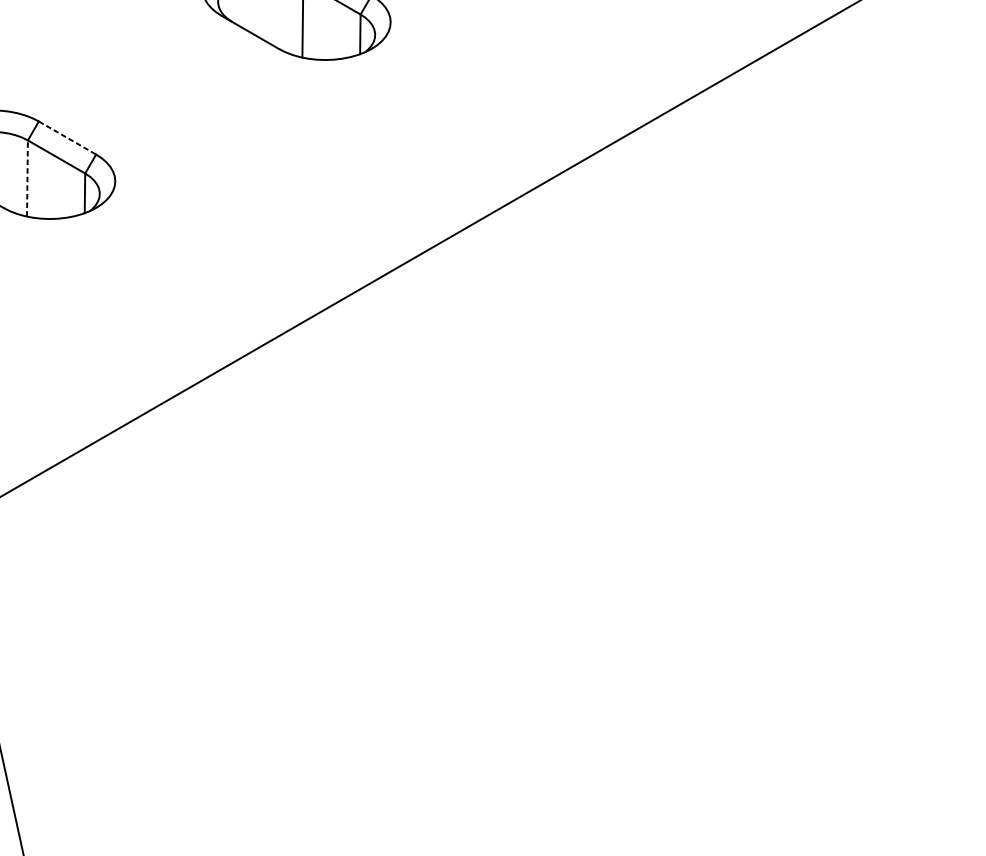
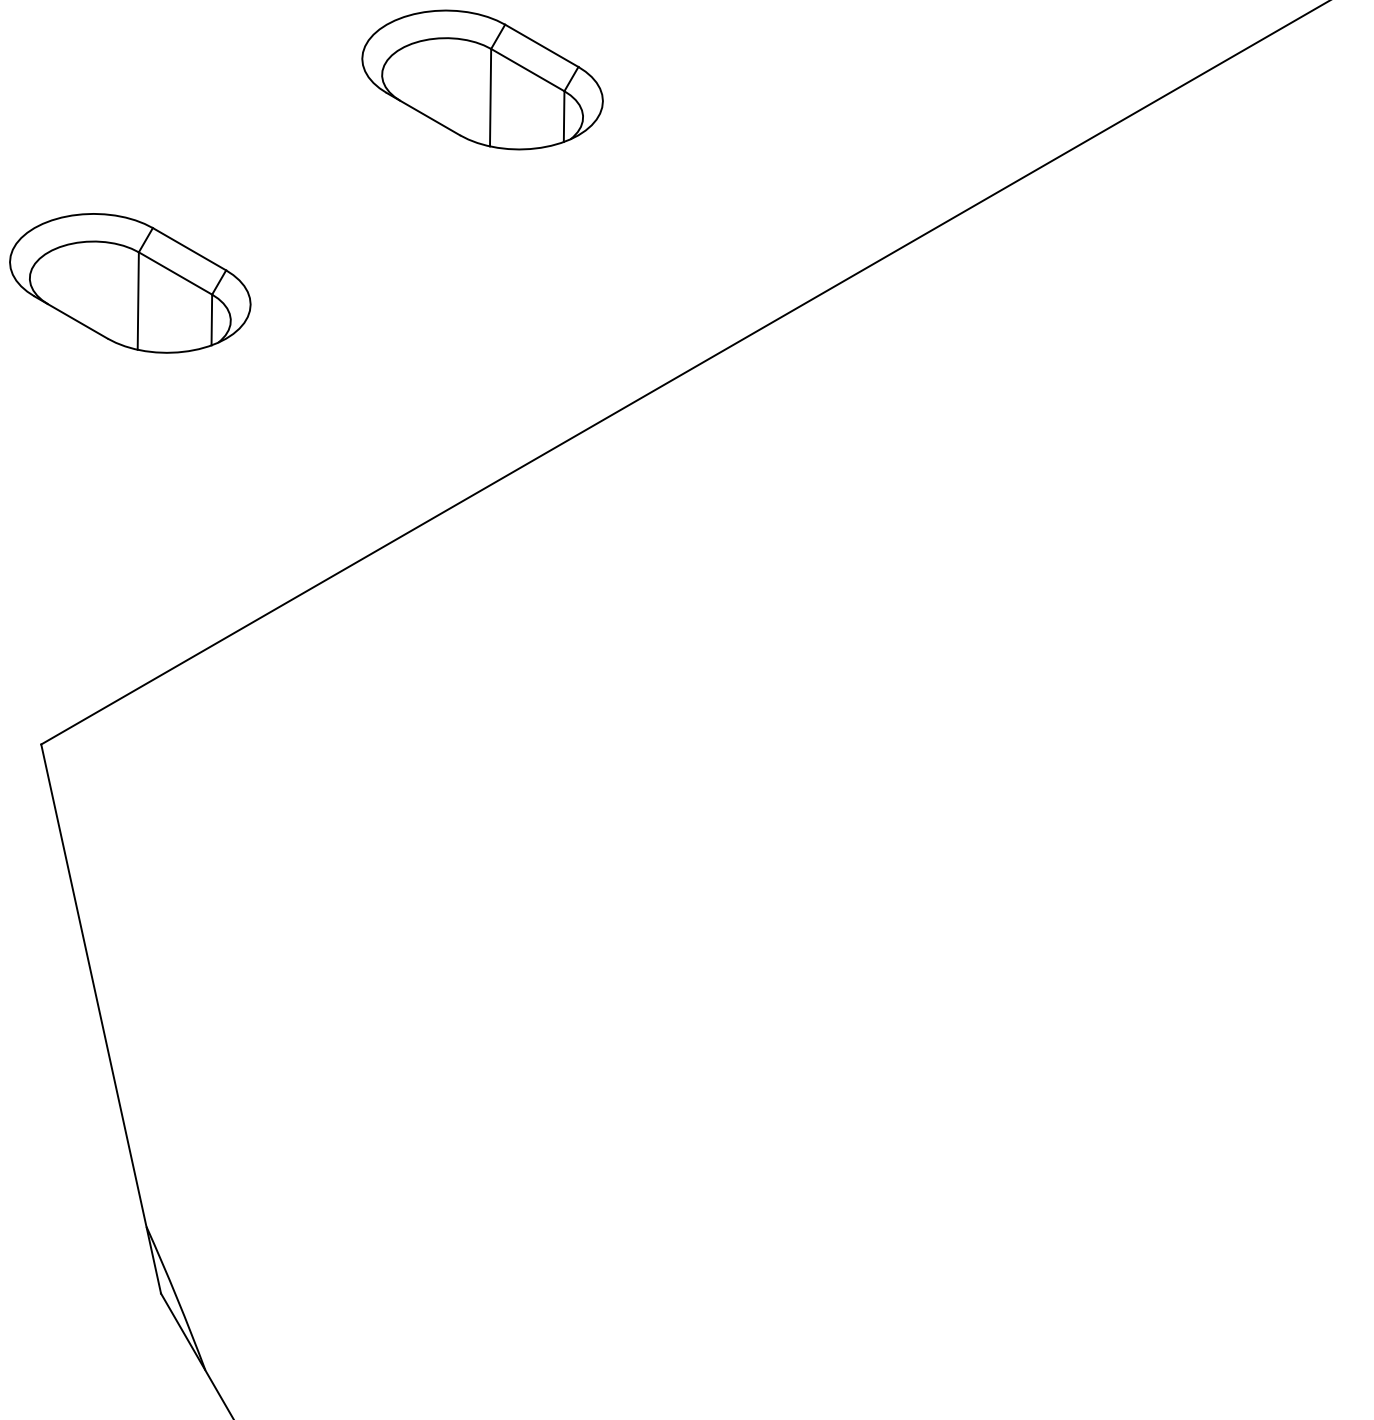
line: (67, 138) -> (189, 249), dashed -> solid
line: (27, 178) -> (138, 301), dashed -> solid

